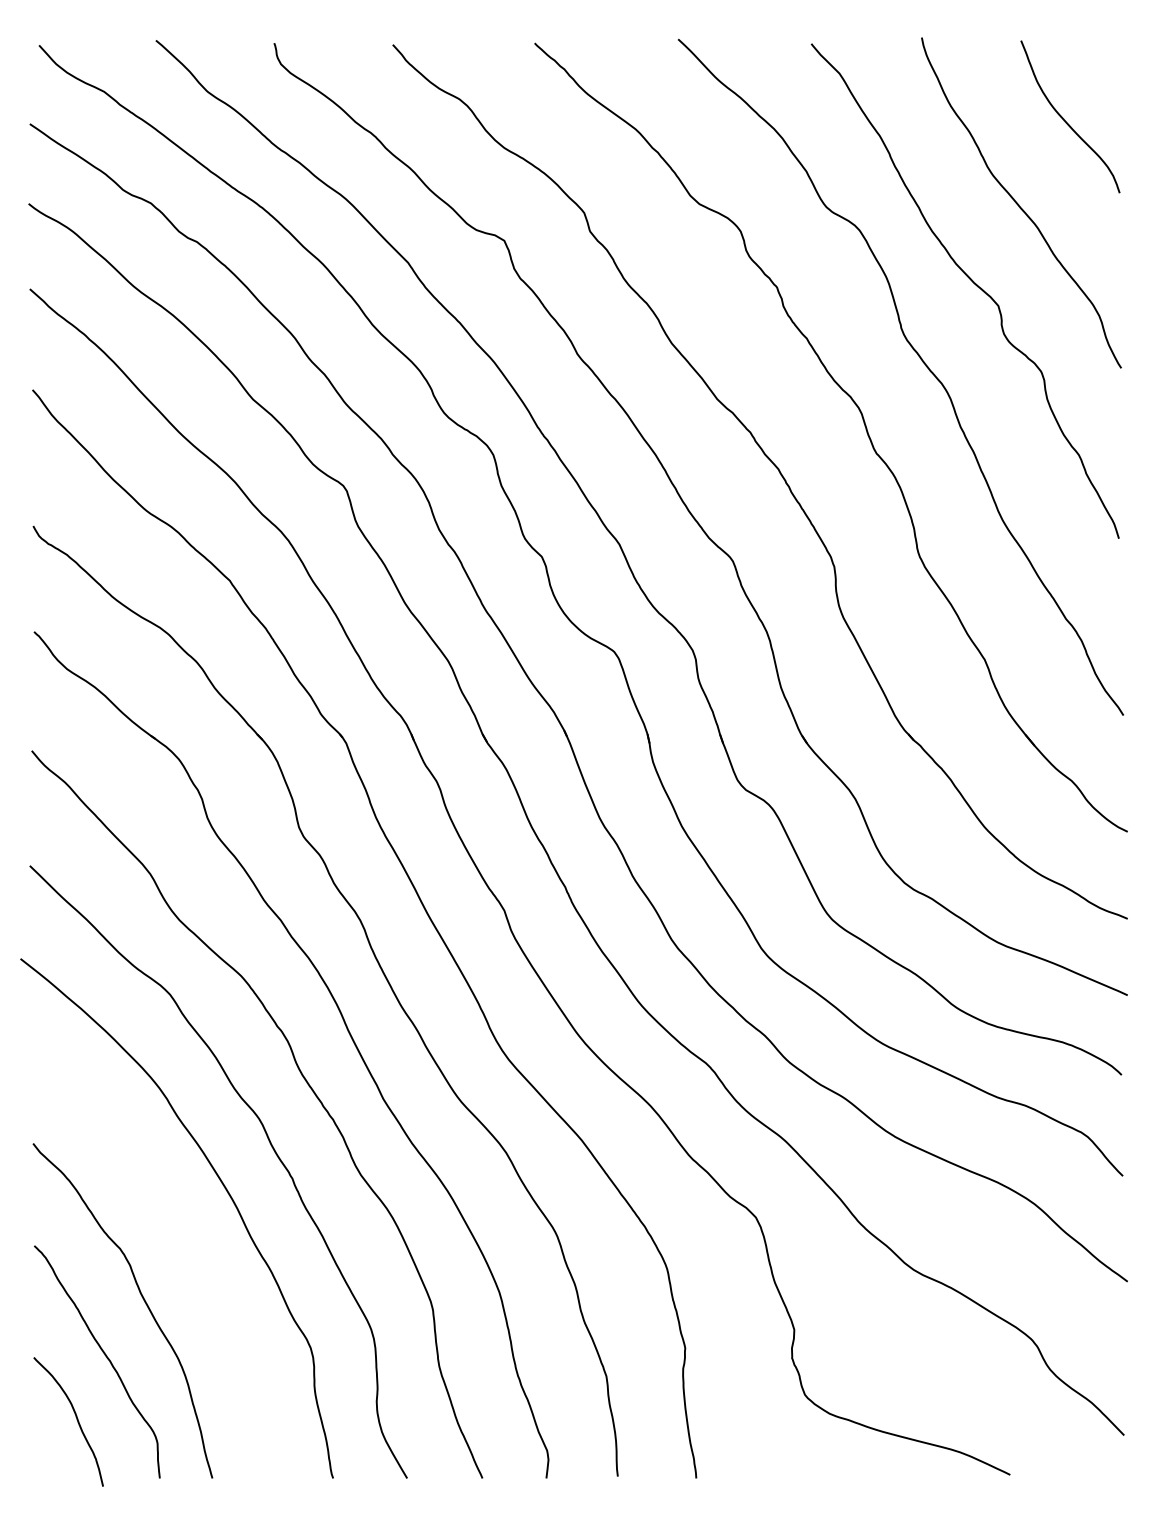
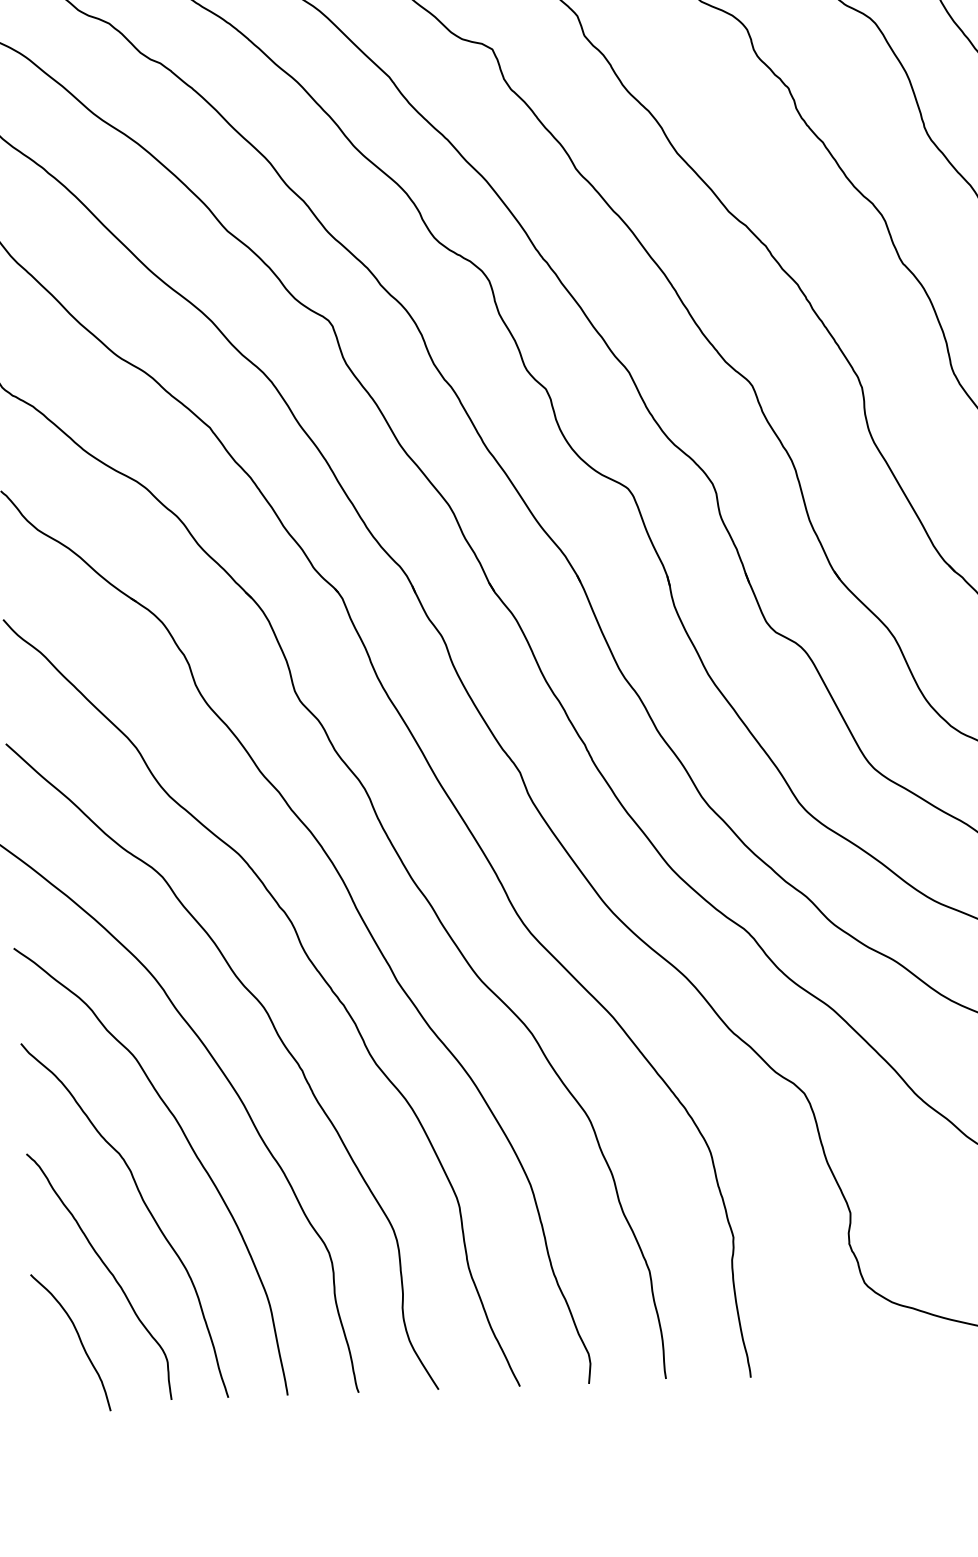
curve: (186, 1246) -> (190, 1148), added

